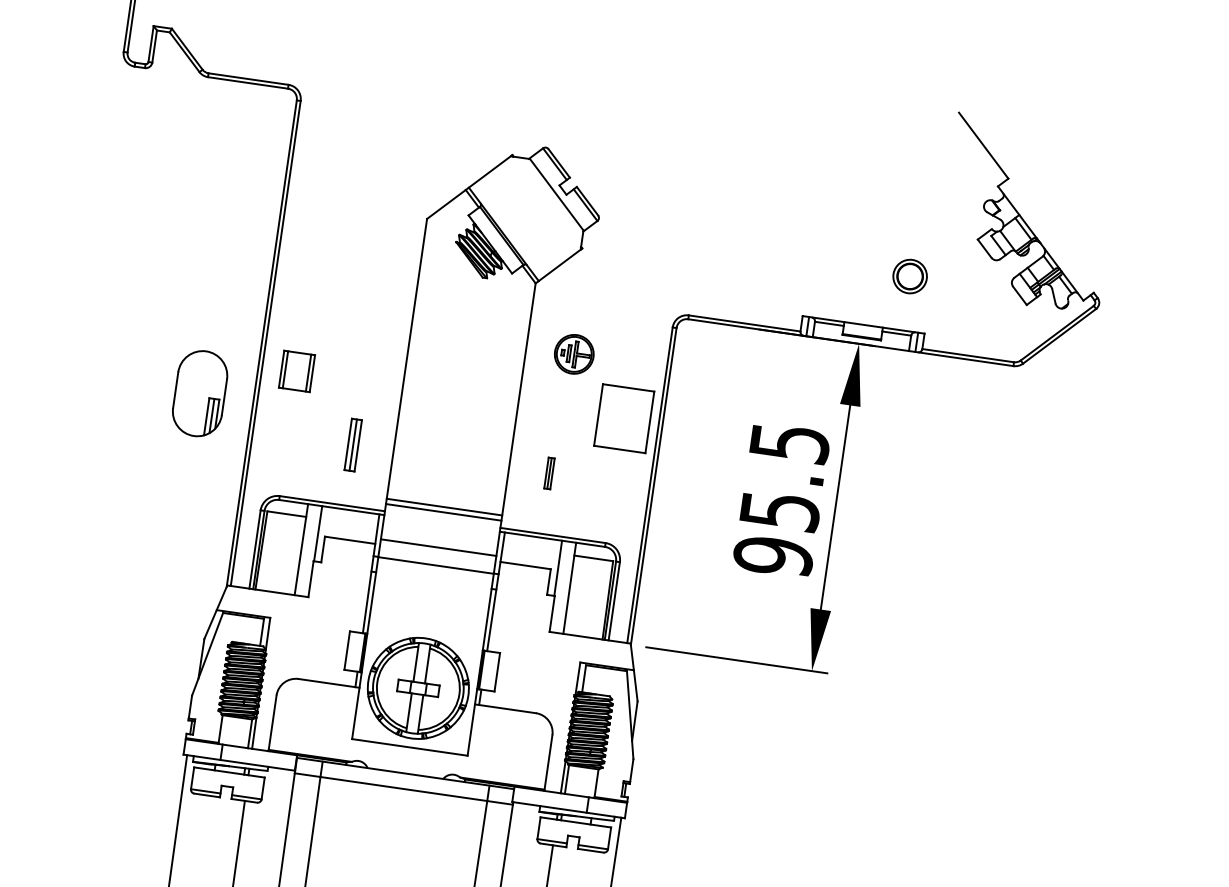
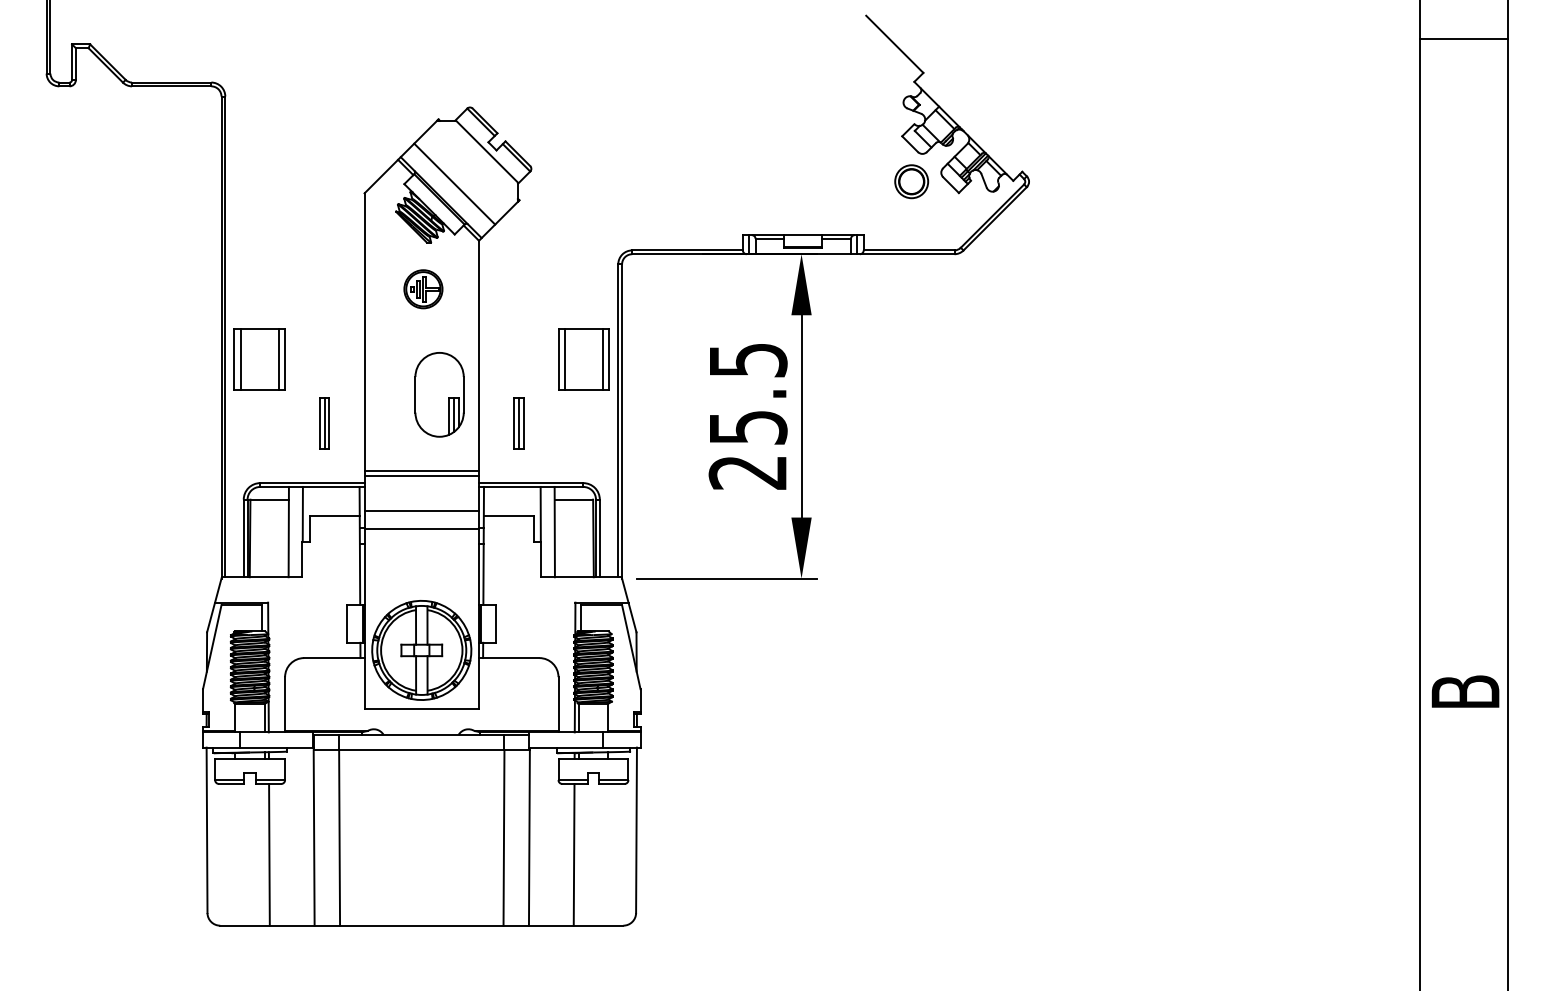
line: (519, 222) -> (454, 183), added
part: (909, 276) -> (911, 181), moved
part: (574, 354) -> (423, 289), moved
part: (296, 371) -> (259, 359), size x1.67
part: (200, 393) -> (439, 394), moved
line: (604, 415) -> (564, 359), added
line: (643, 421) -> (603, 359), added
part: (548, 473) -> (518, 423), size x1.67
text: (772, 556) -> (747, 472), 95.5 -> 25.5

